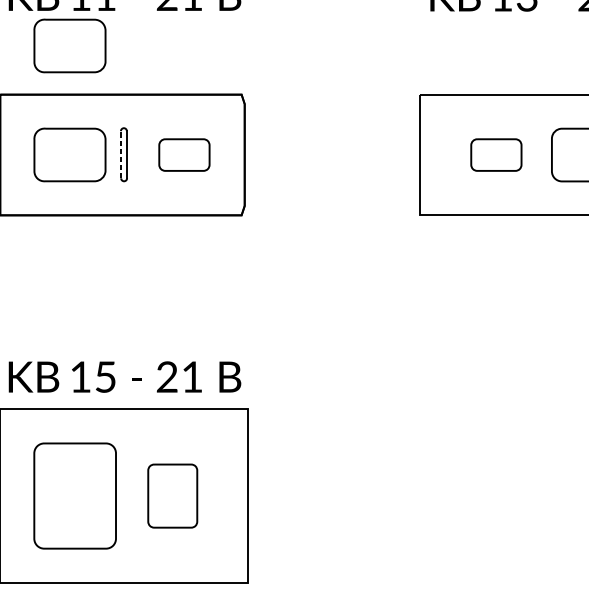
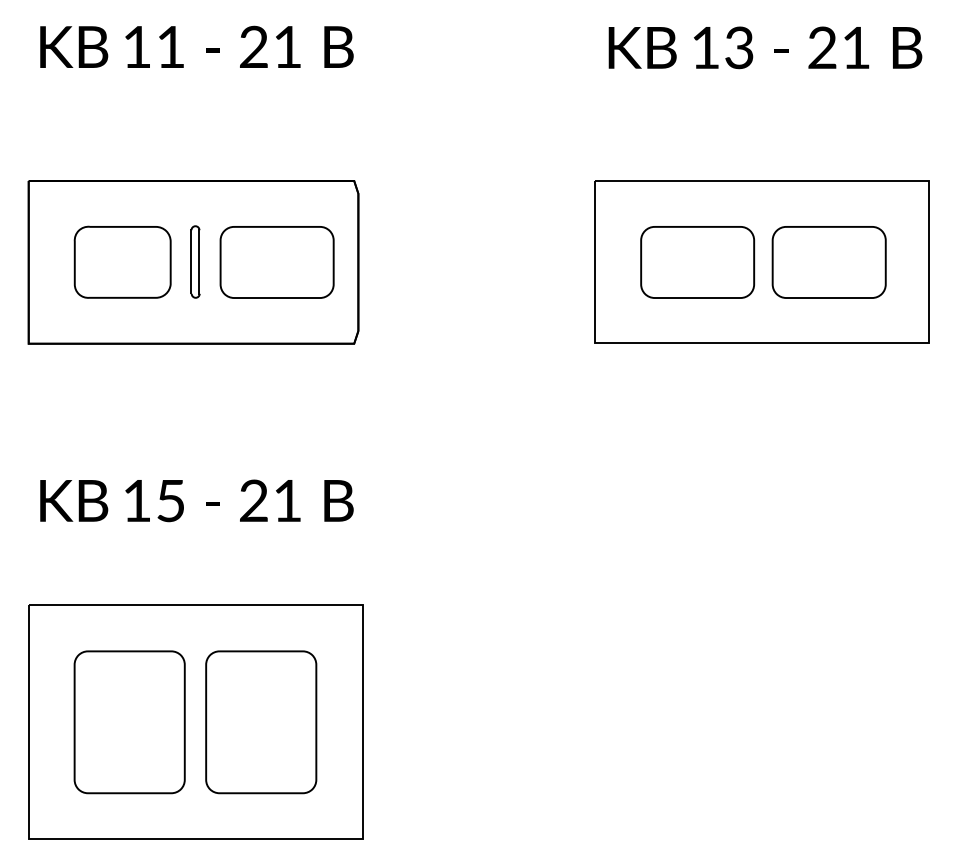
curve: (69, 20) -> (122, 80), removed
line: (120, 153) -> (191, 260), dashed -> solid
part: (184, 155) -> (276, 262), size x1.67
part: (496, 155) -> (697, 262), size x1.67
text: (124, 376) -> (196, 500), moved
part: (172, 496) -> (261, 722), size x1.67

